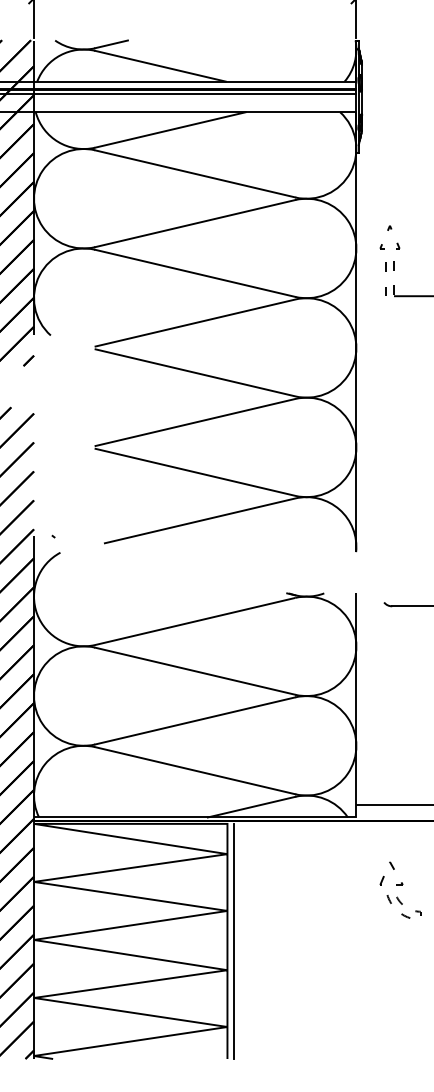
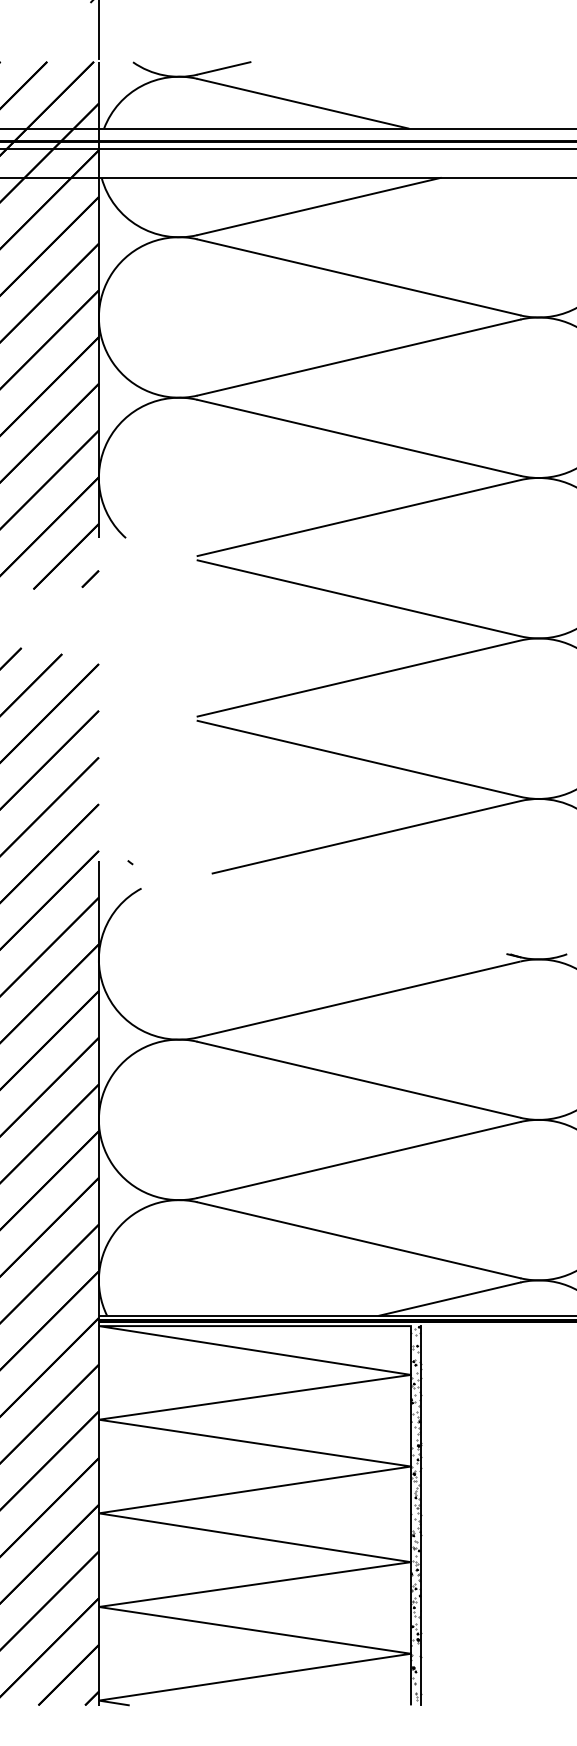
hatch: (230, 939) -> (415, 1512), added

